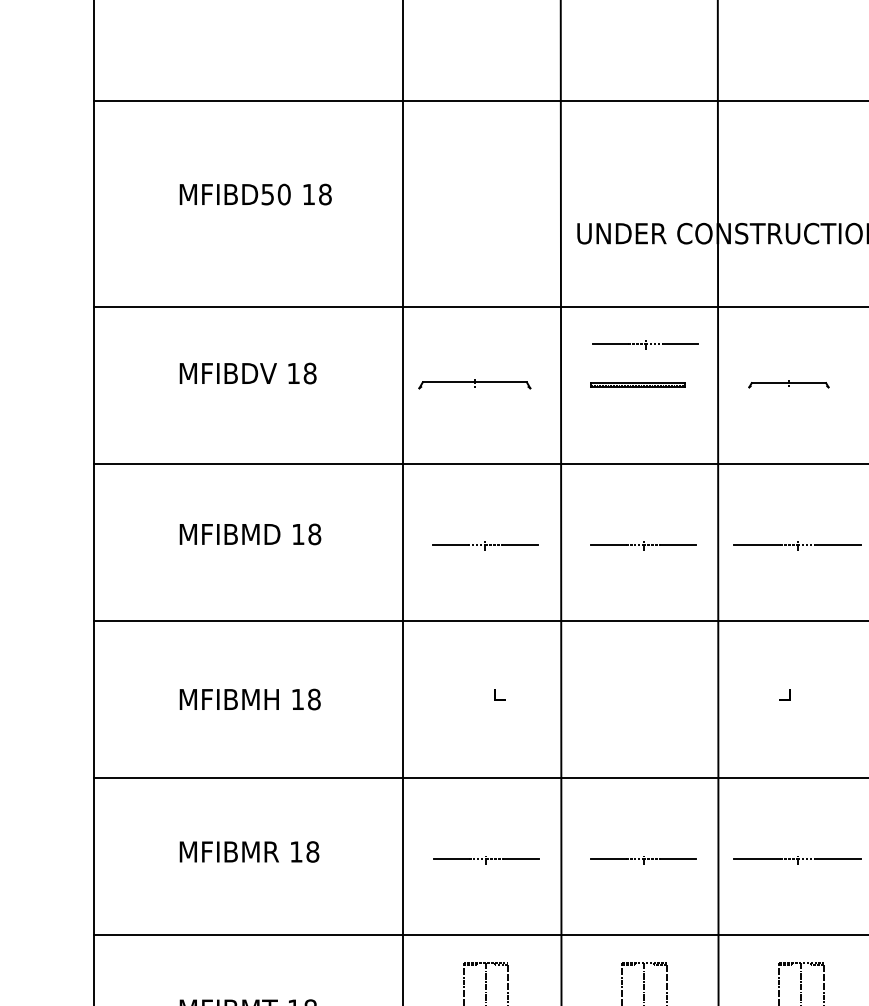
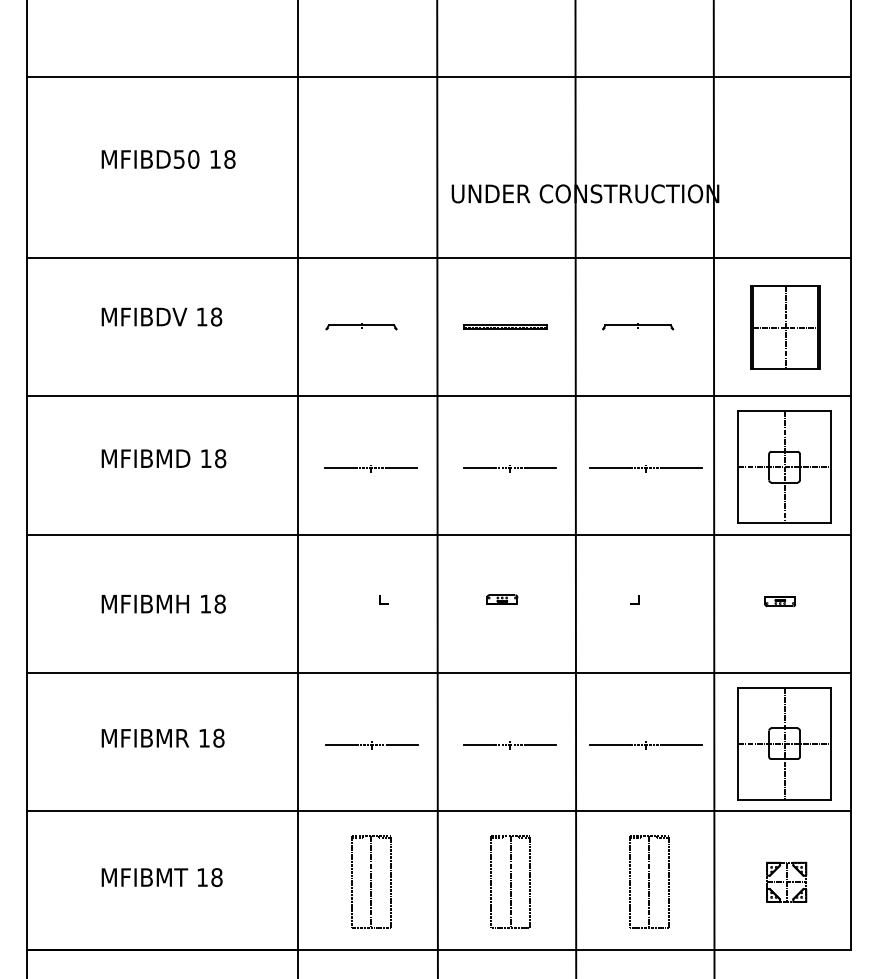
part: (645, 344) -> (511, 291), removed
part: (474, 384) -> (361, 326), size x0.71
part: (634, 694) -> (502, 599), added

